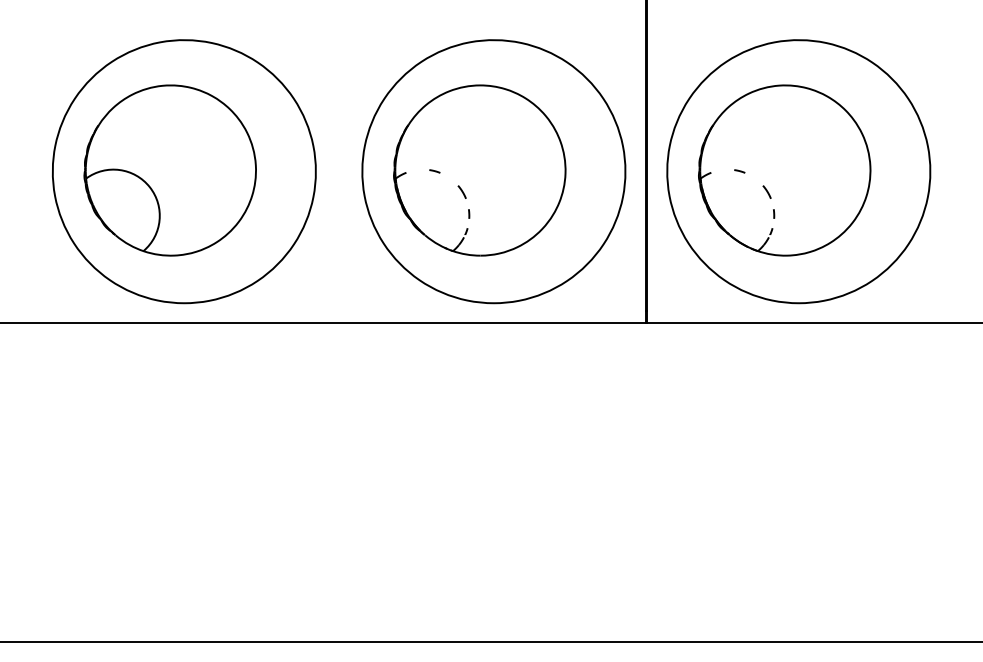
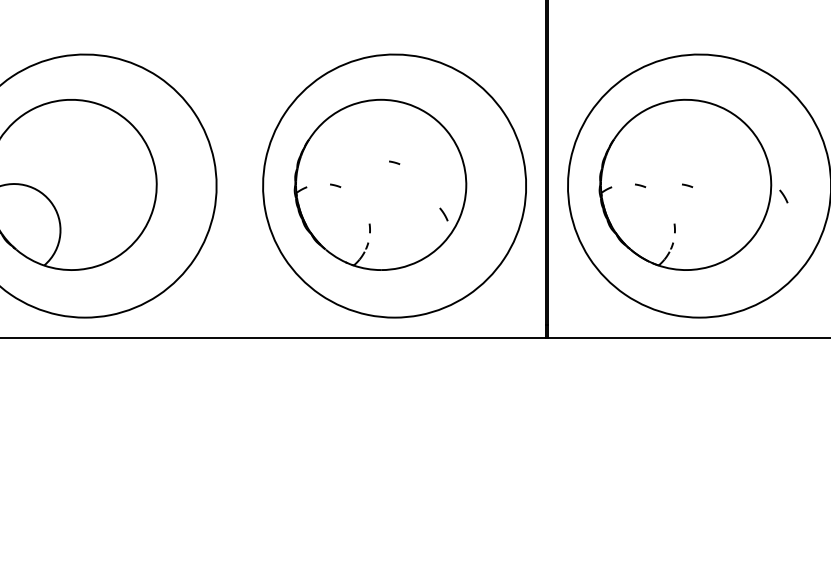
curve: (493, 148) -> (394, 162), added
curve: (786, 171) -> (687, 185), added
line: (461, 191) -> (443, 213), moved
line: (766, 191) -> (783, 195), moved

